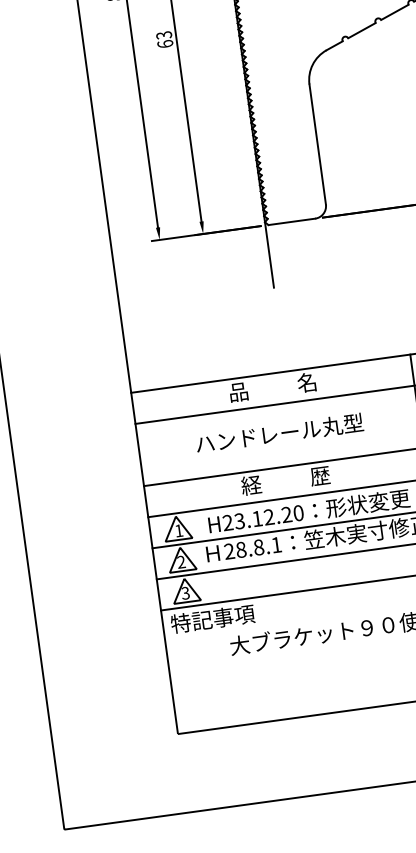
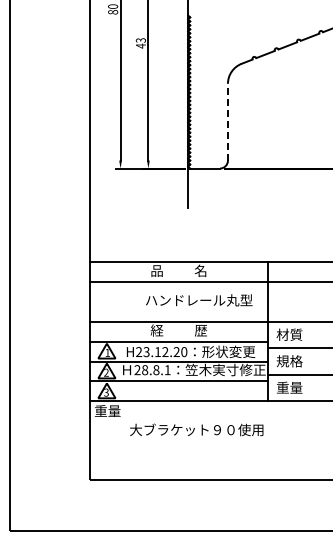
text: (164, 43) -> (140, 45), 63 -> 43
line: (316, 143) -> (227, 121), solid -> dashed
text: (280, 433) -> (199, 300), moved
text: (211, 618) -> (120, 410), 特記事項 -> 重量

